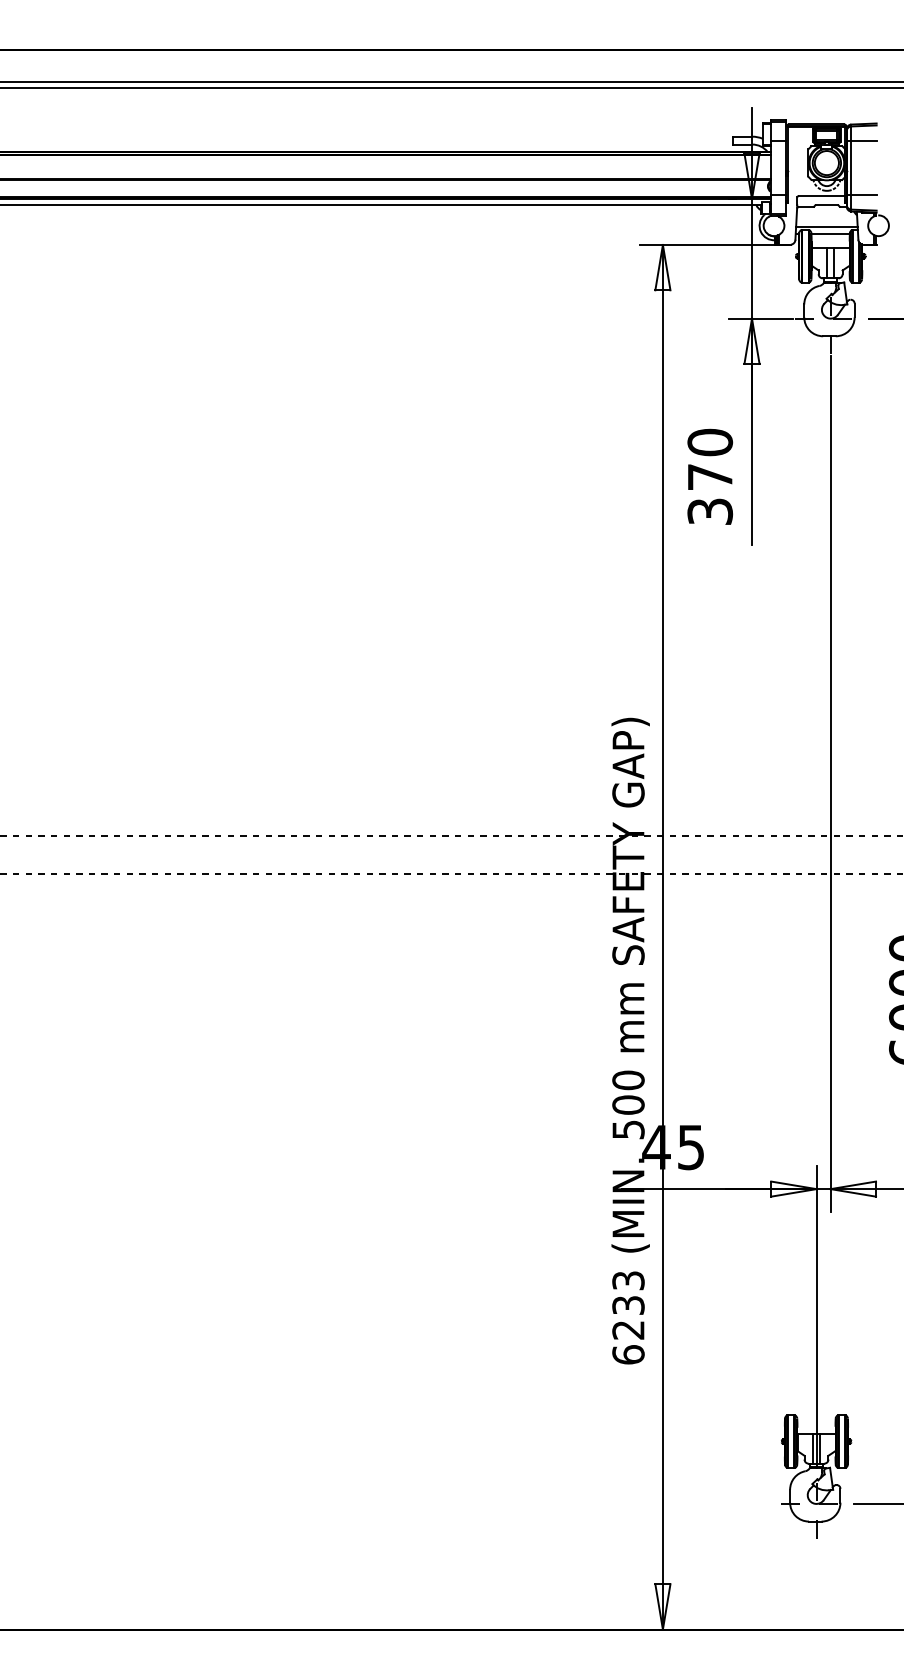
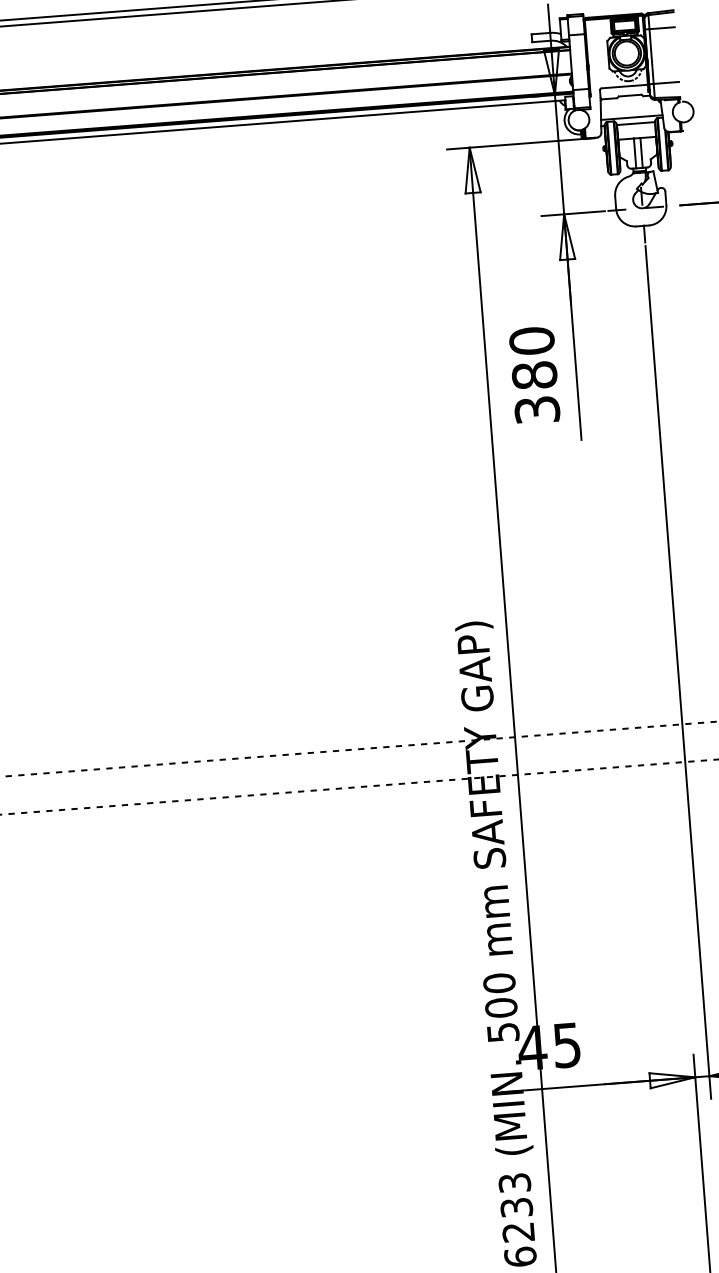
text: (710, 476) -> (534, 374), 370 -> 380

